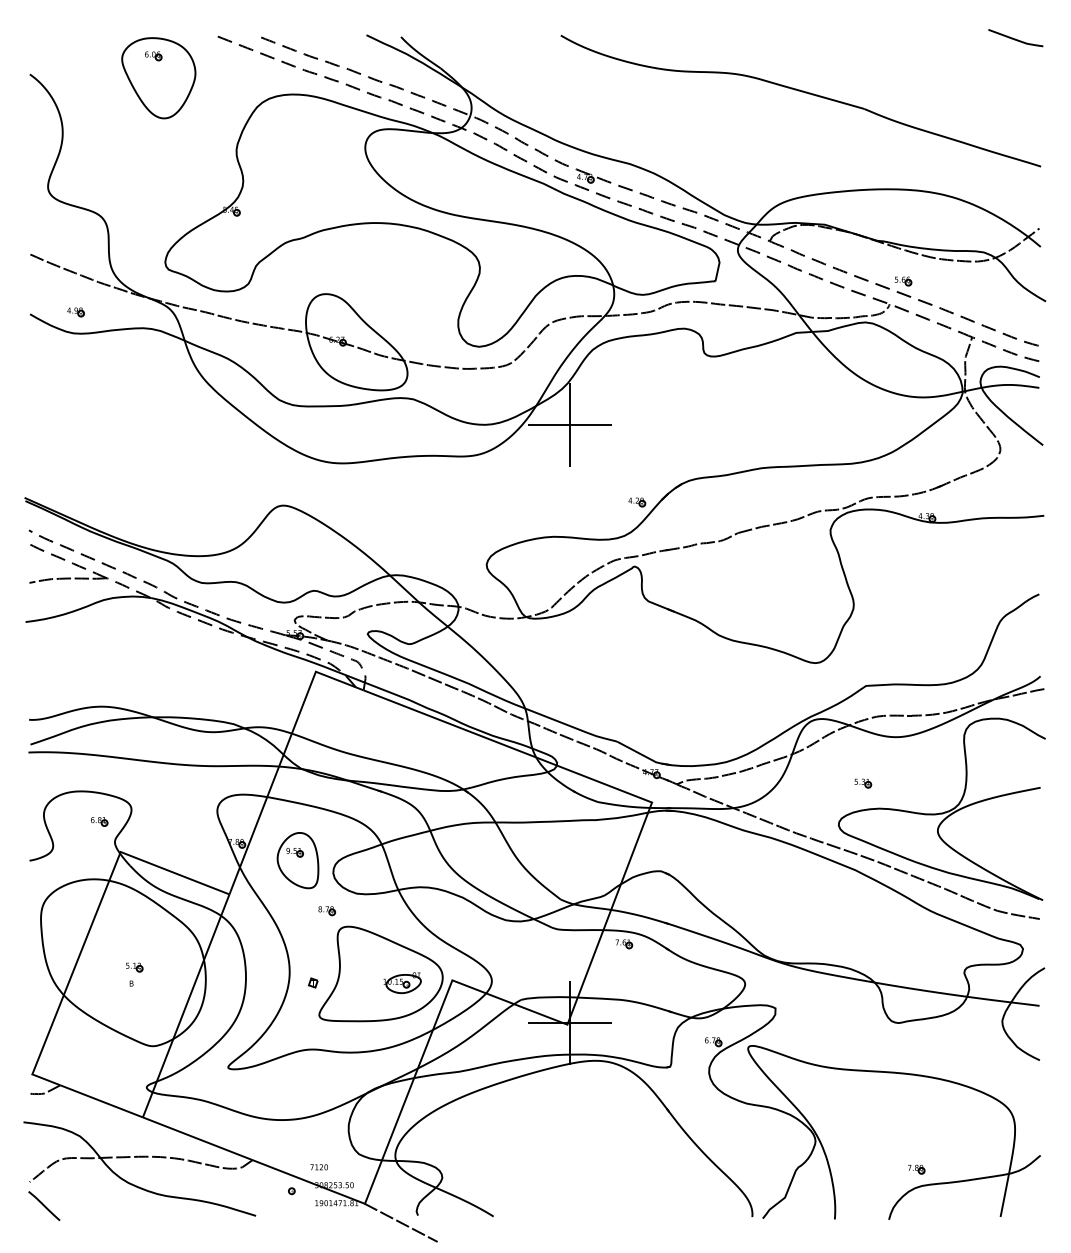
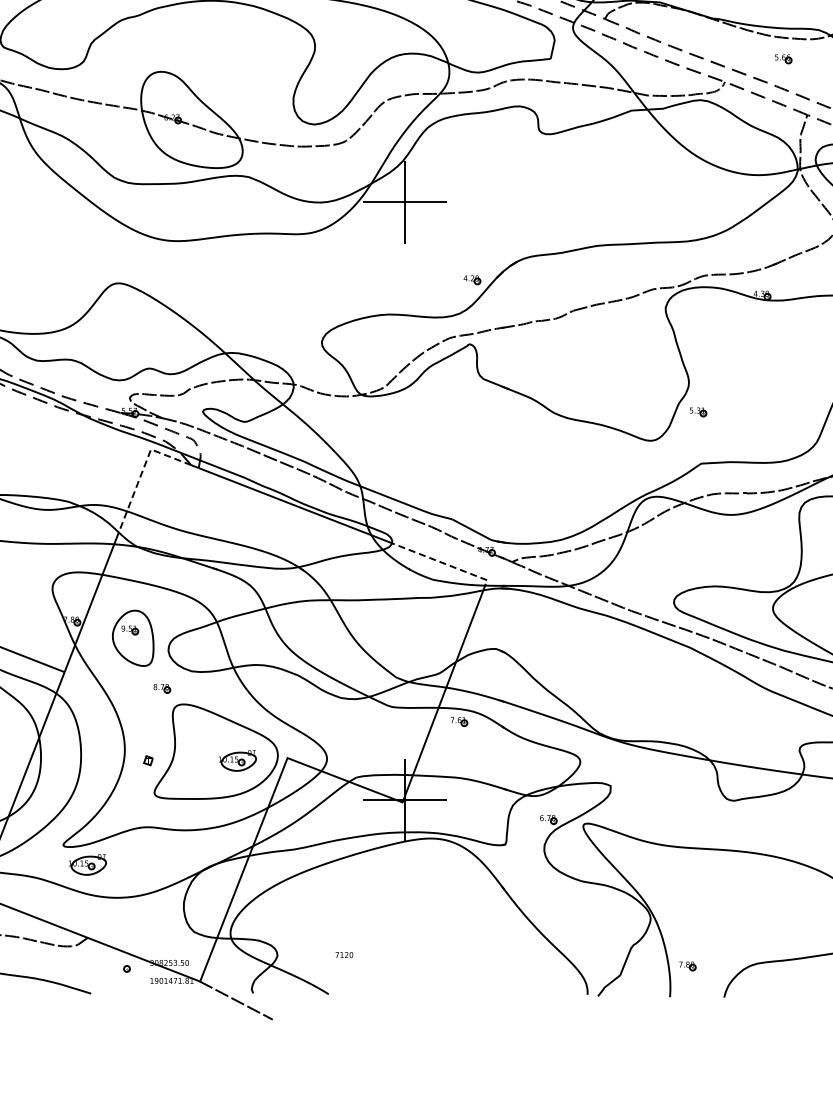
part: (903, 281) -> (783, 59), moved
line: (307, 692) -> (142, 470), solid -> dashed
part: (863, 783) -> (698, 412), moved
line: (609, 786) -> (444, 564), solid -> dashed
part: (252, 1087) -> (87, 865), added
text: (318, 1167) -> (343, 955), moved
part: (916, 1169) -> (687, 966), moved

